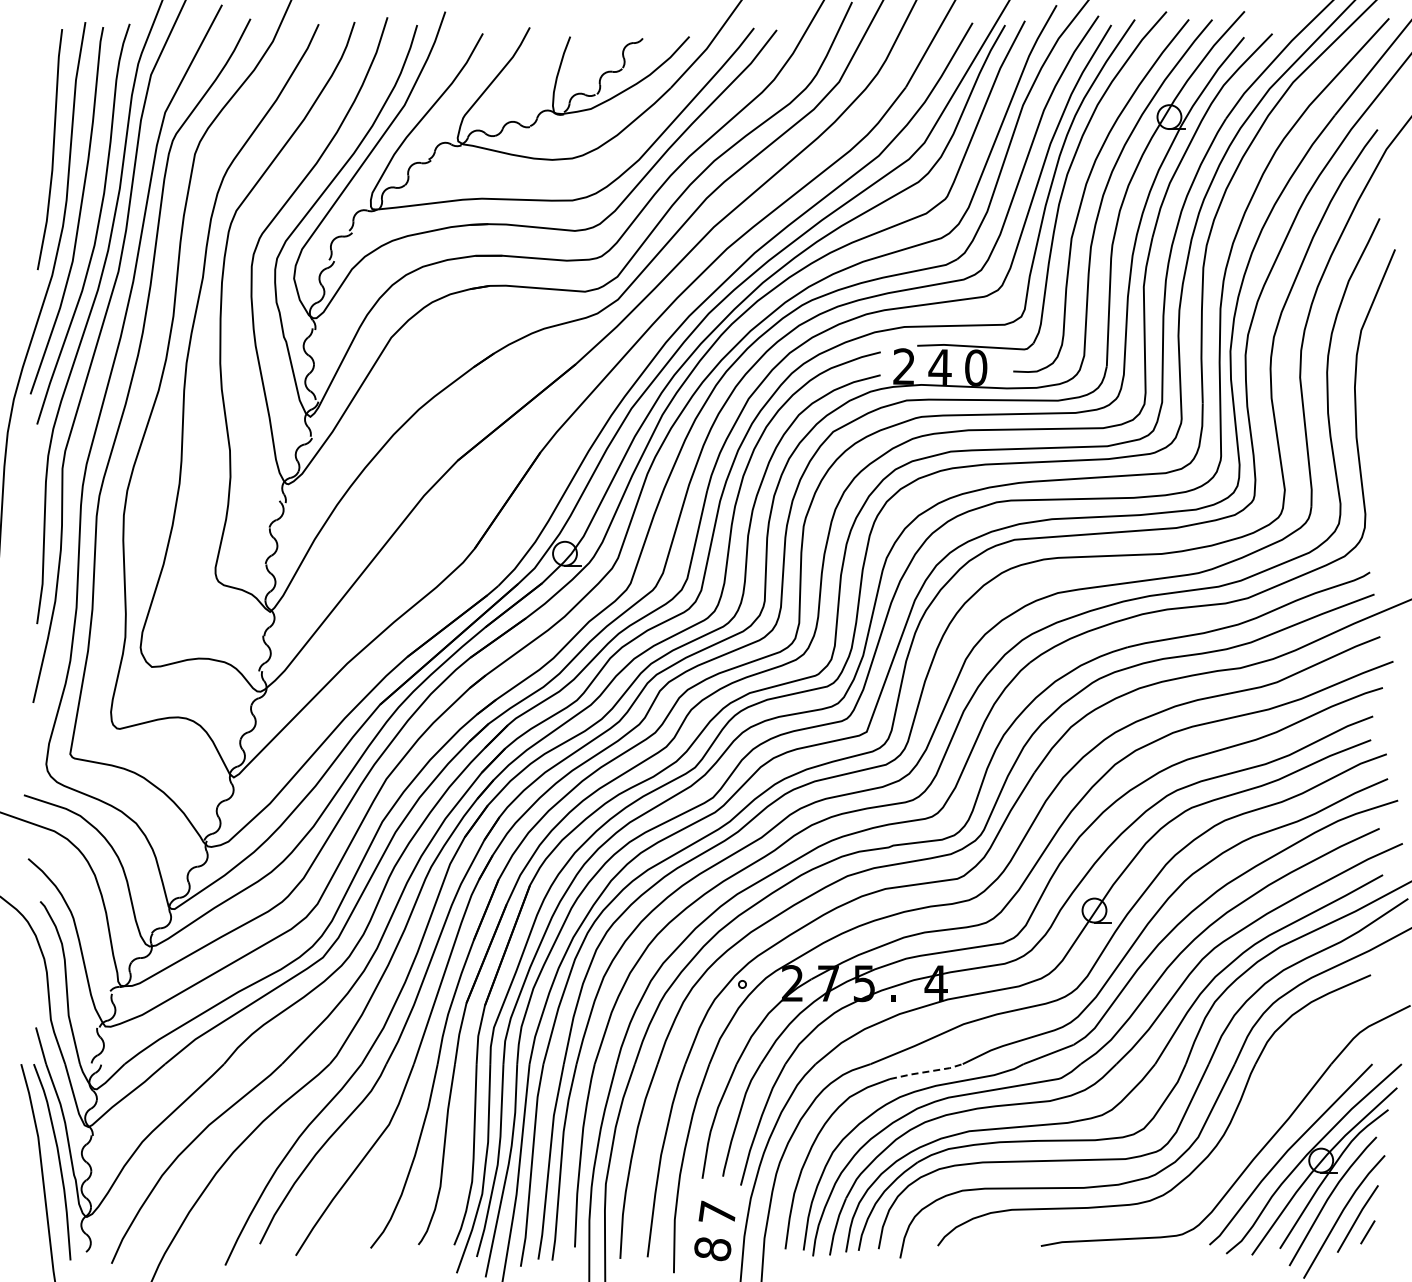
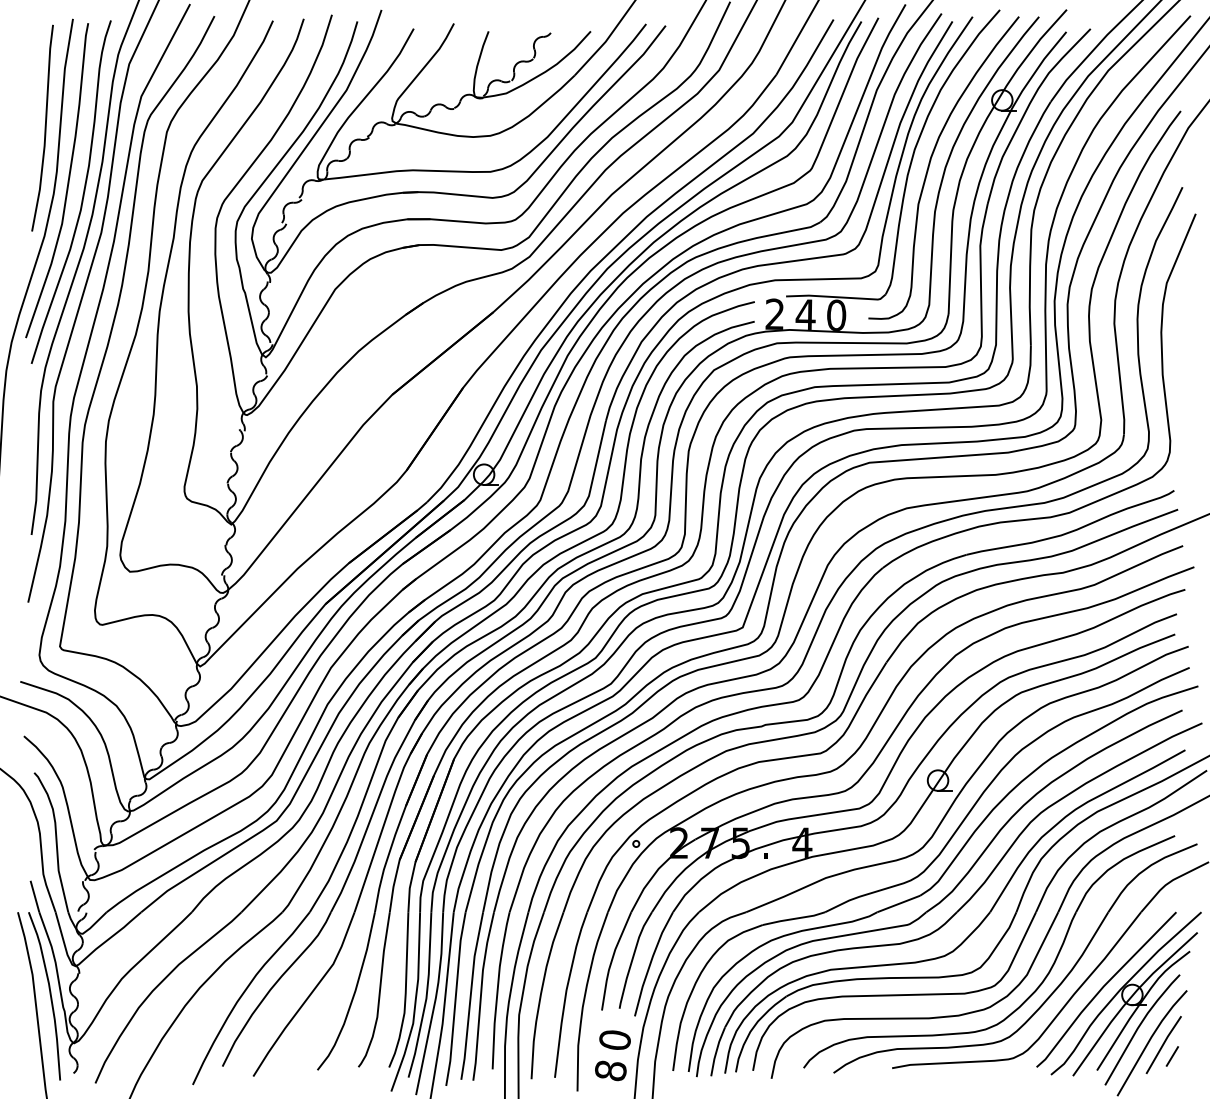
line: (926, 1071) -> (794, 918), dashed -> solid
part: (1227, 1157) -> (1052, 992), added
text: (717, 1212) -> (614, 1039), 7 -> 0

